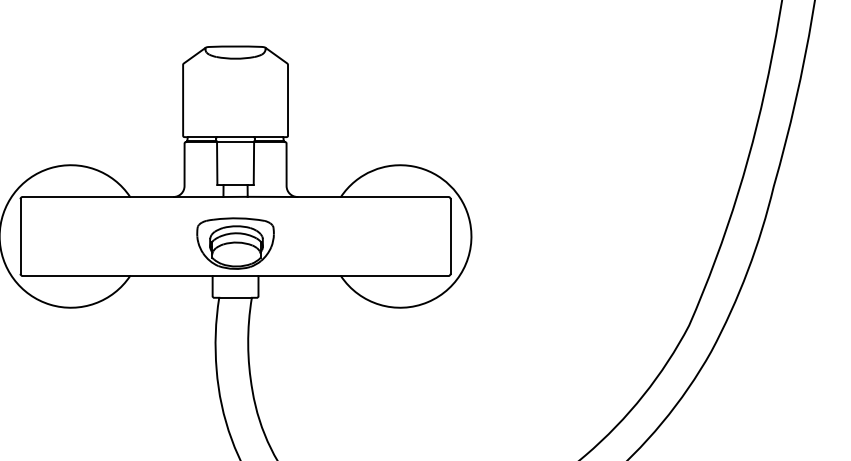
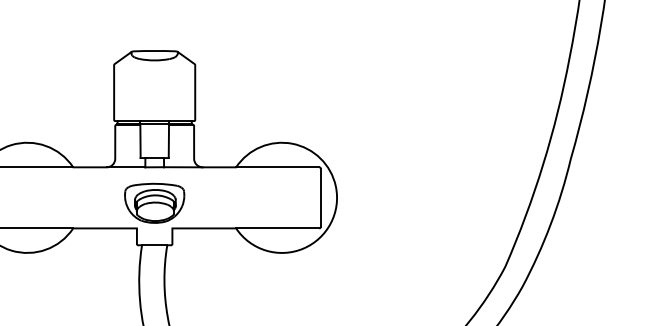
line: (235, 276) -> (154, 228), removed

